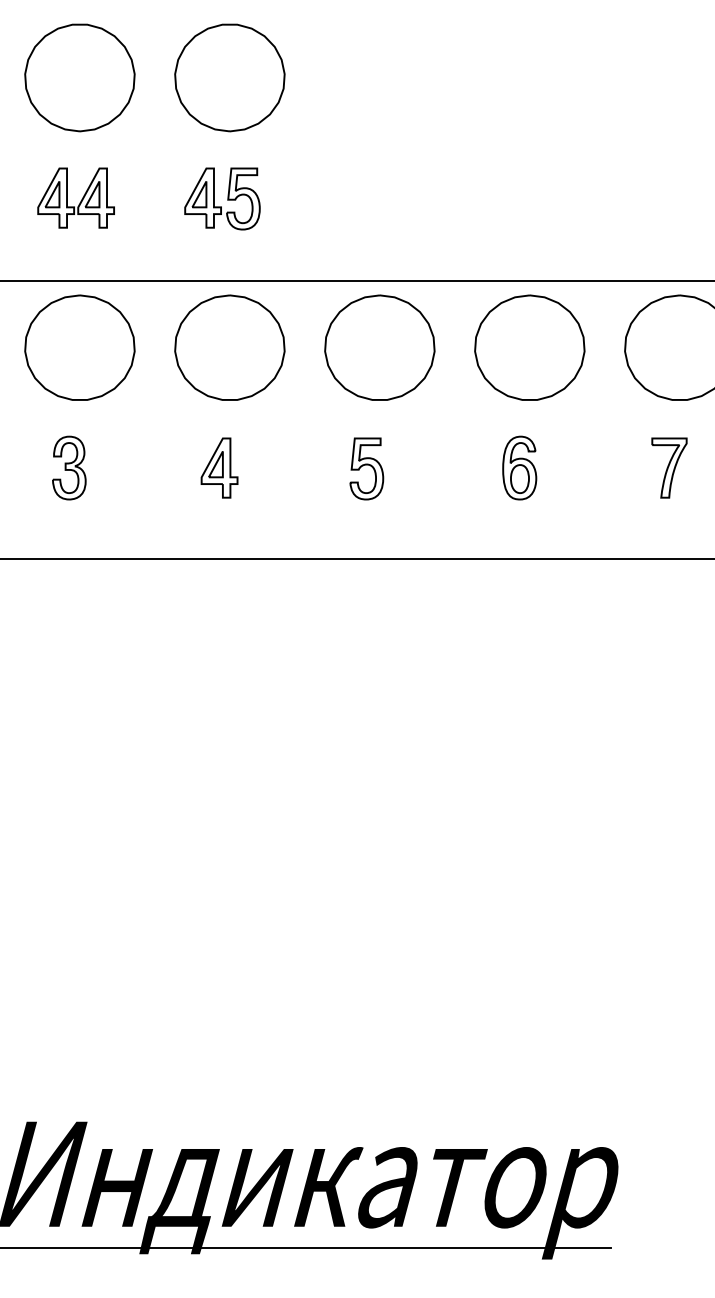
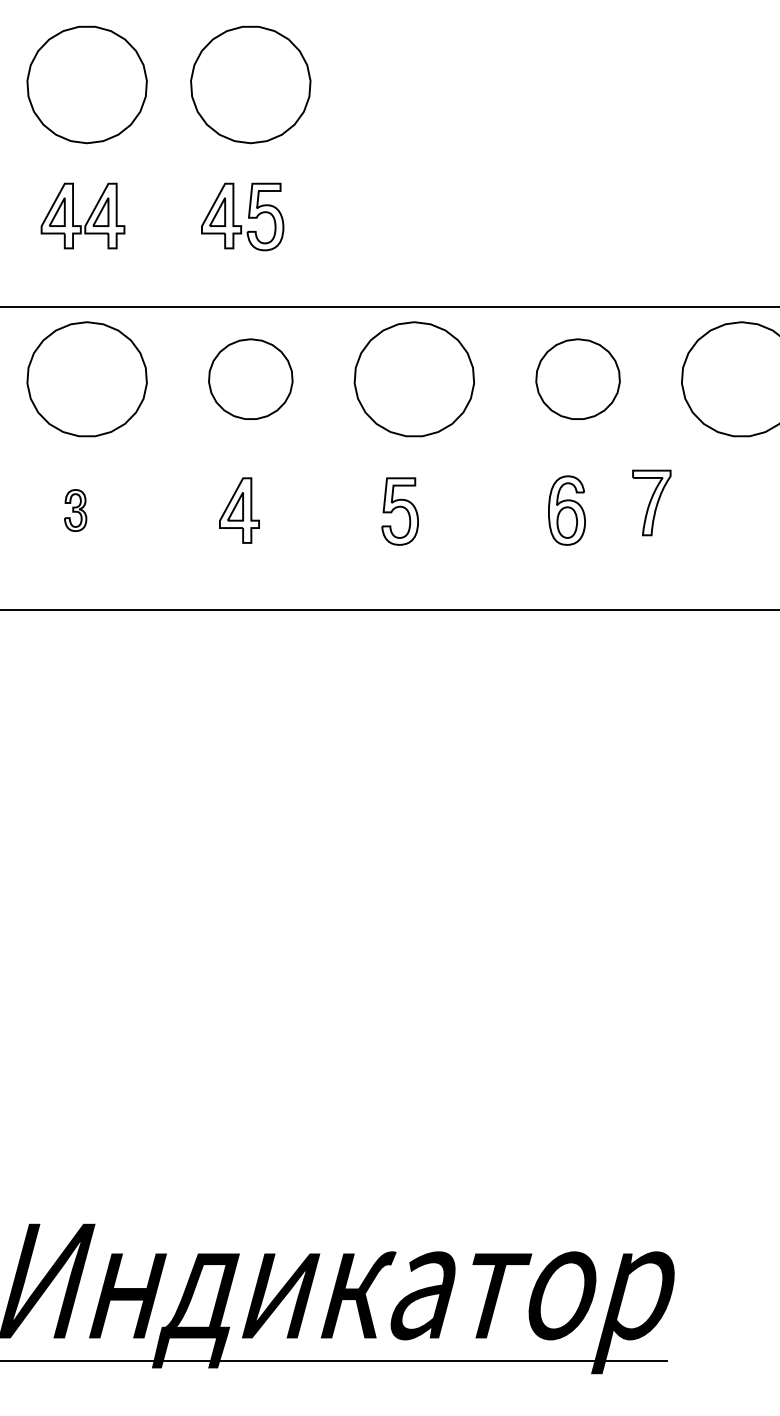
part: (229, 347) -> (250, 379), size x0.7
part: (529, 347) -> (577, 379), size x0.7
part: (69, 467) -> (75, 509), size x0.6
part: (669, 467) -> (651, 502), moved

